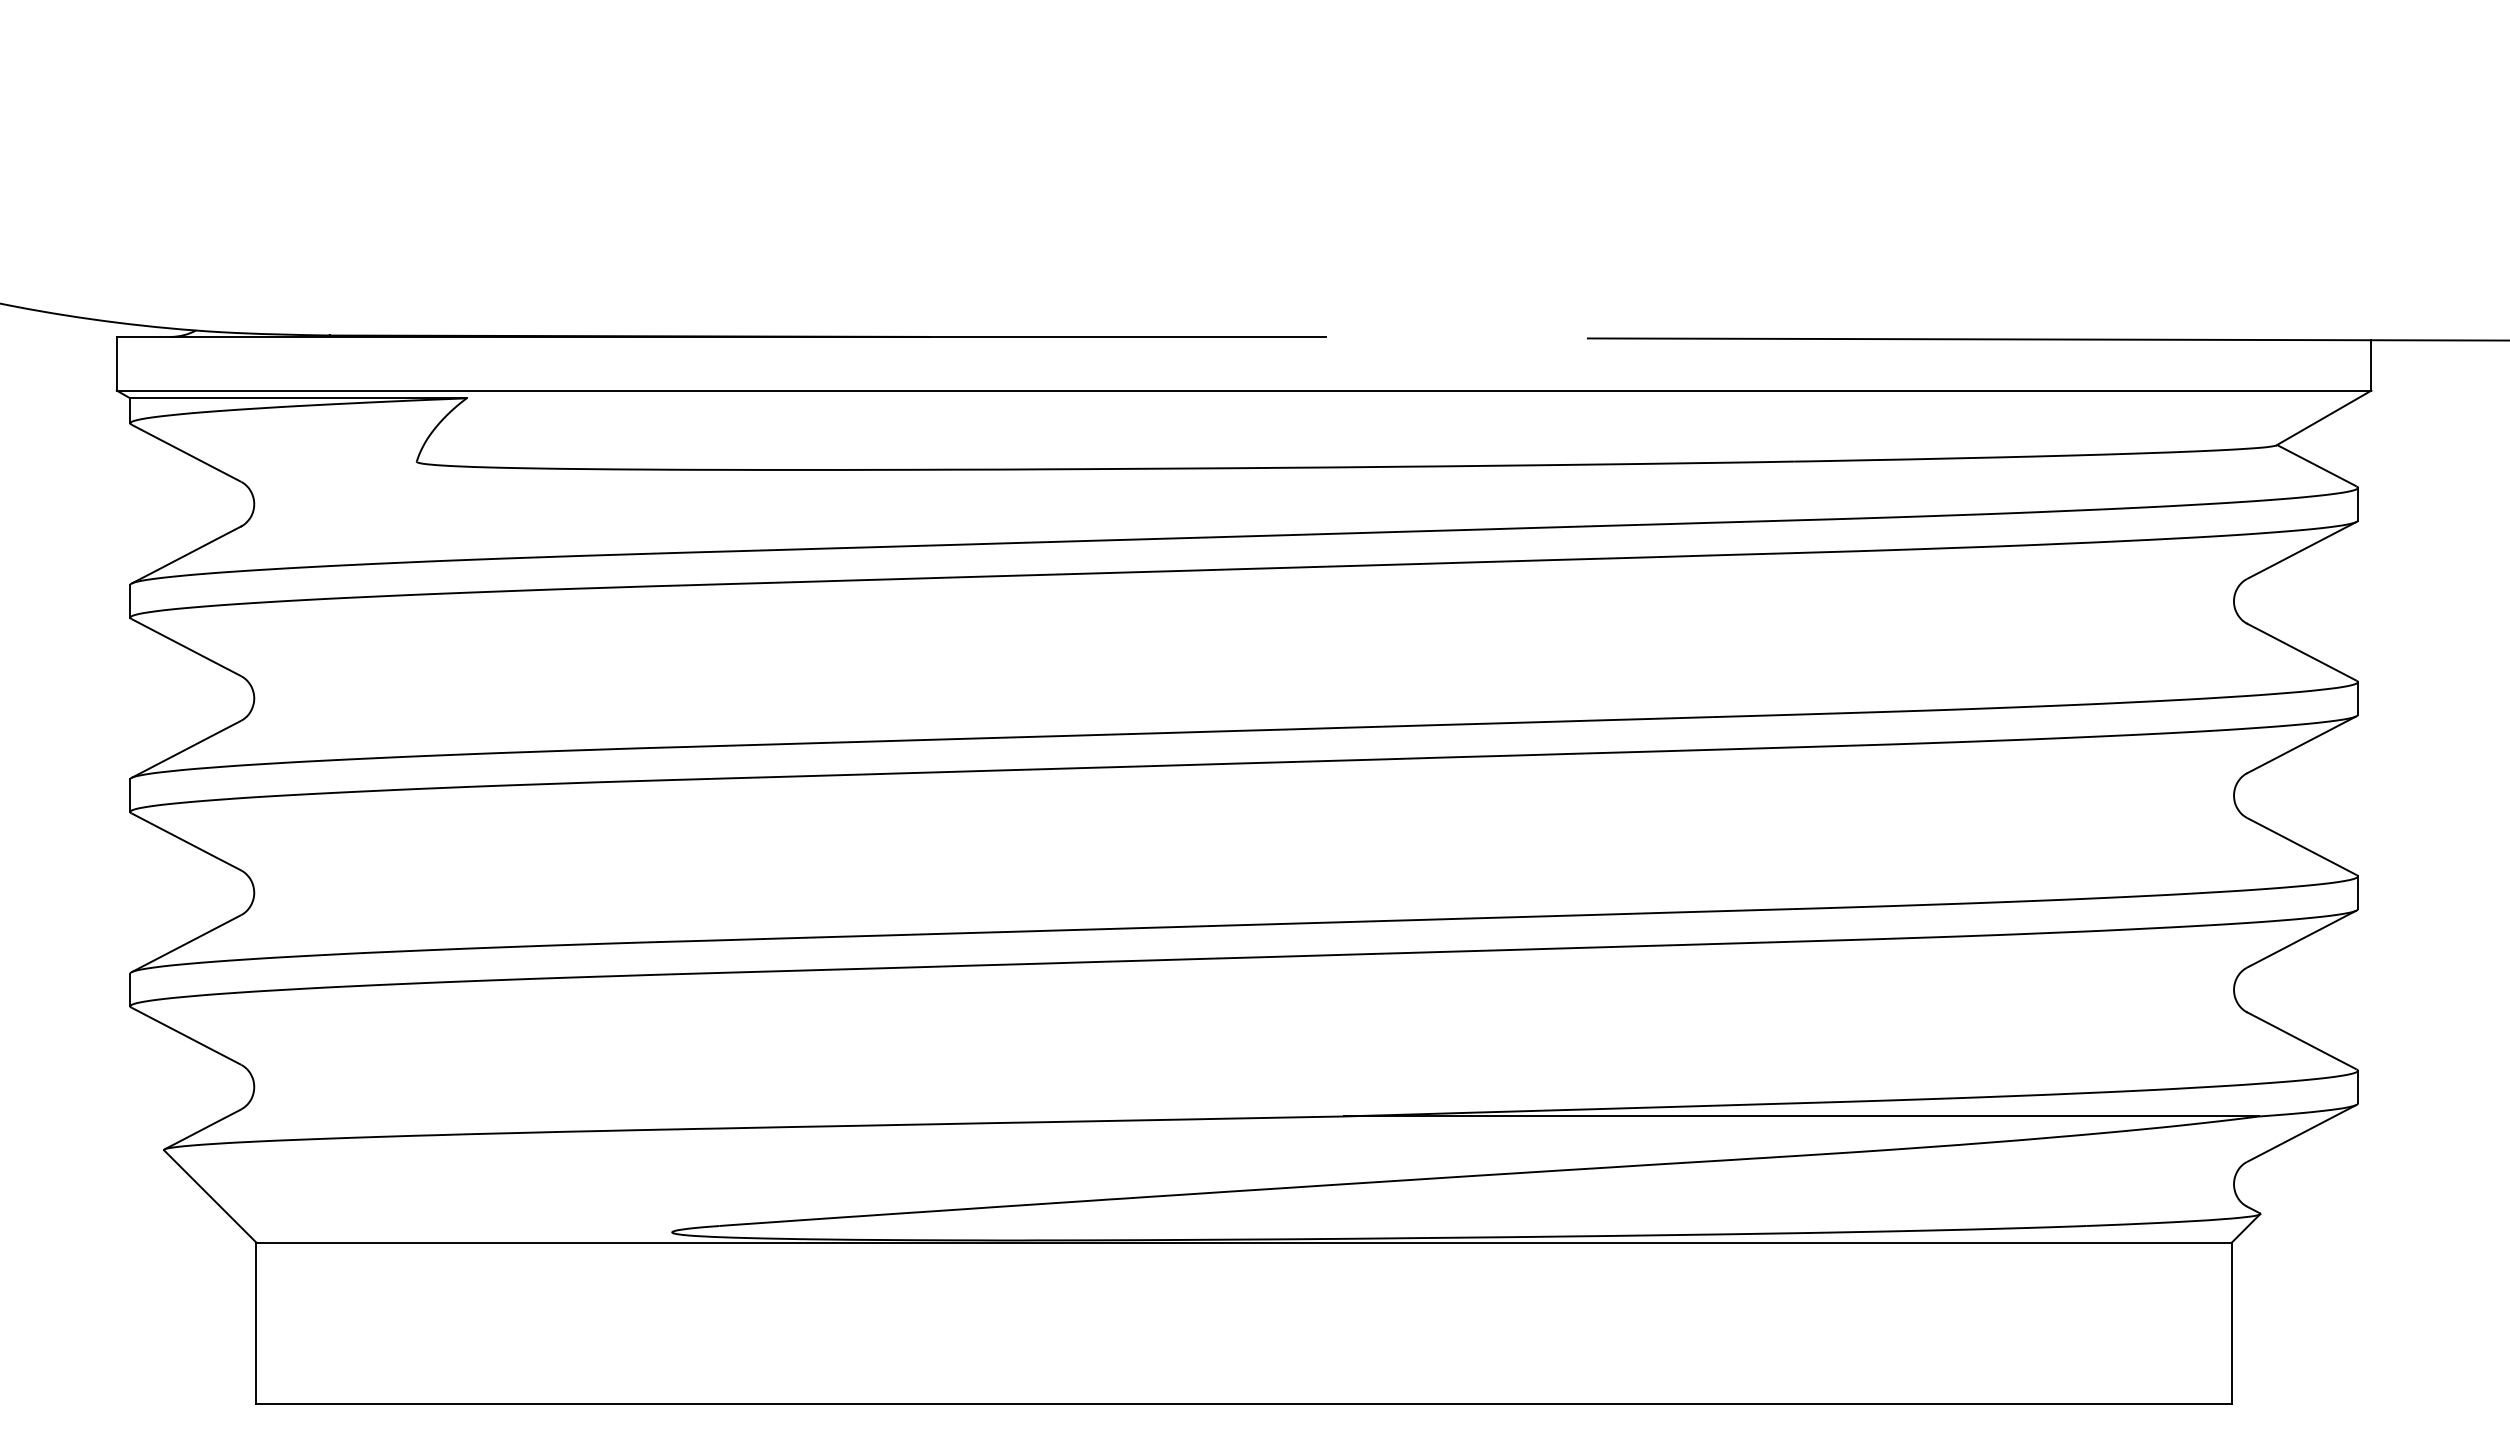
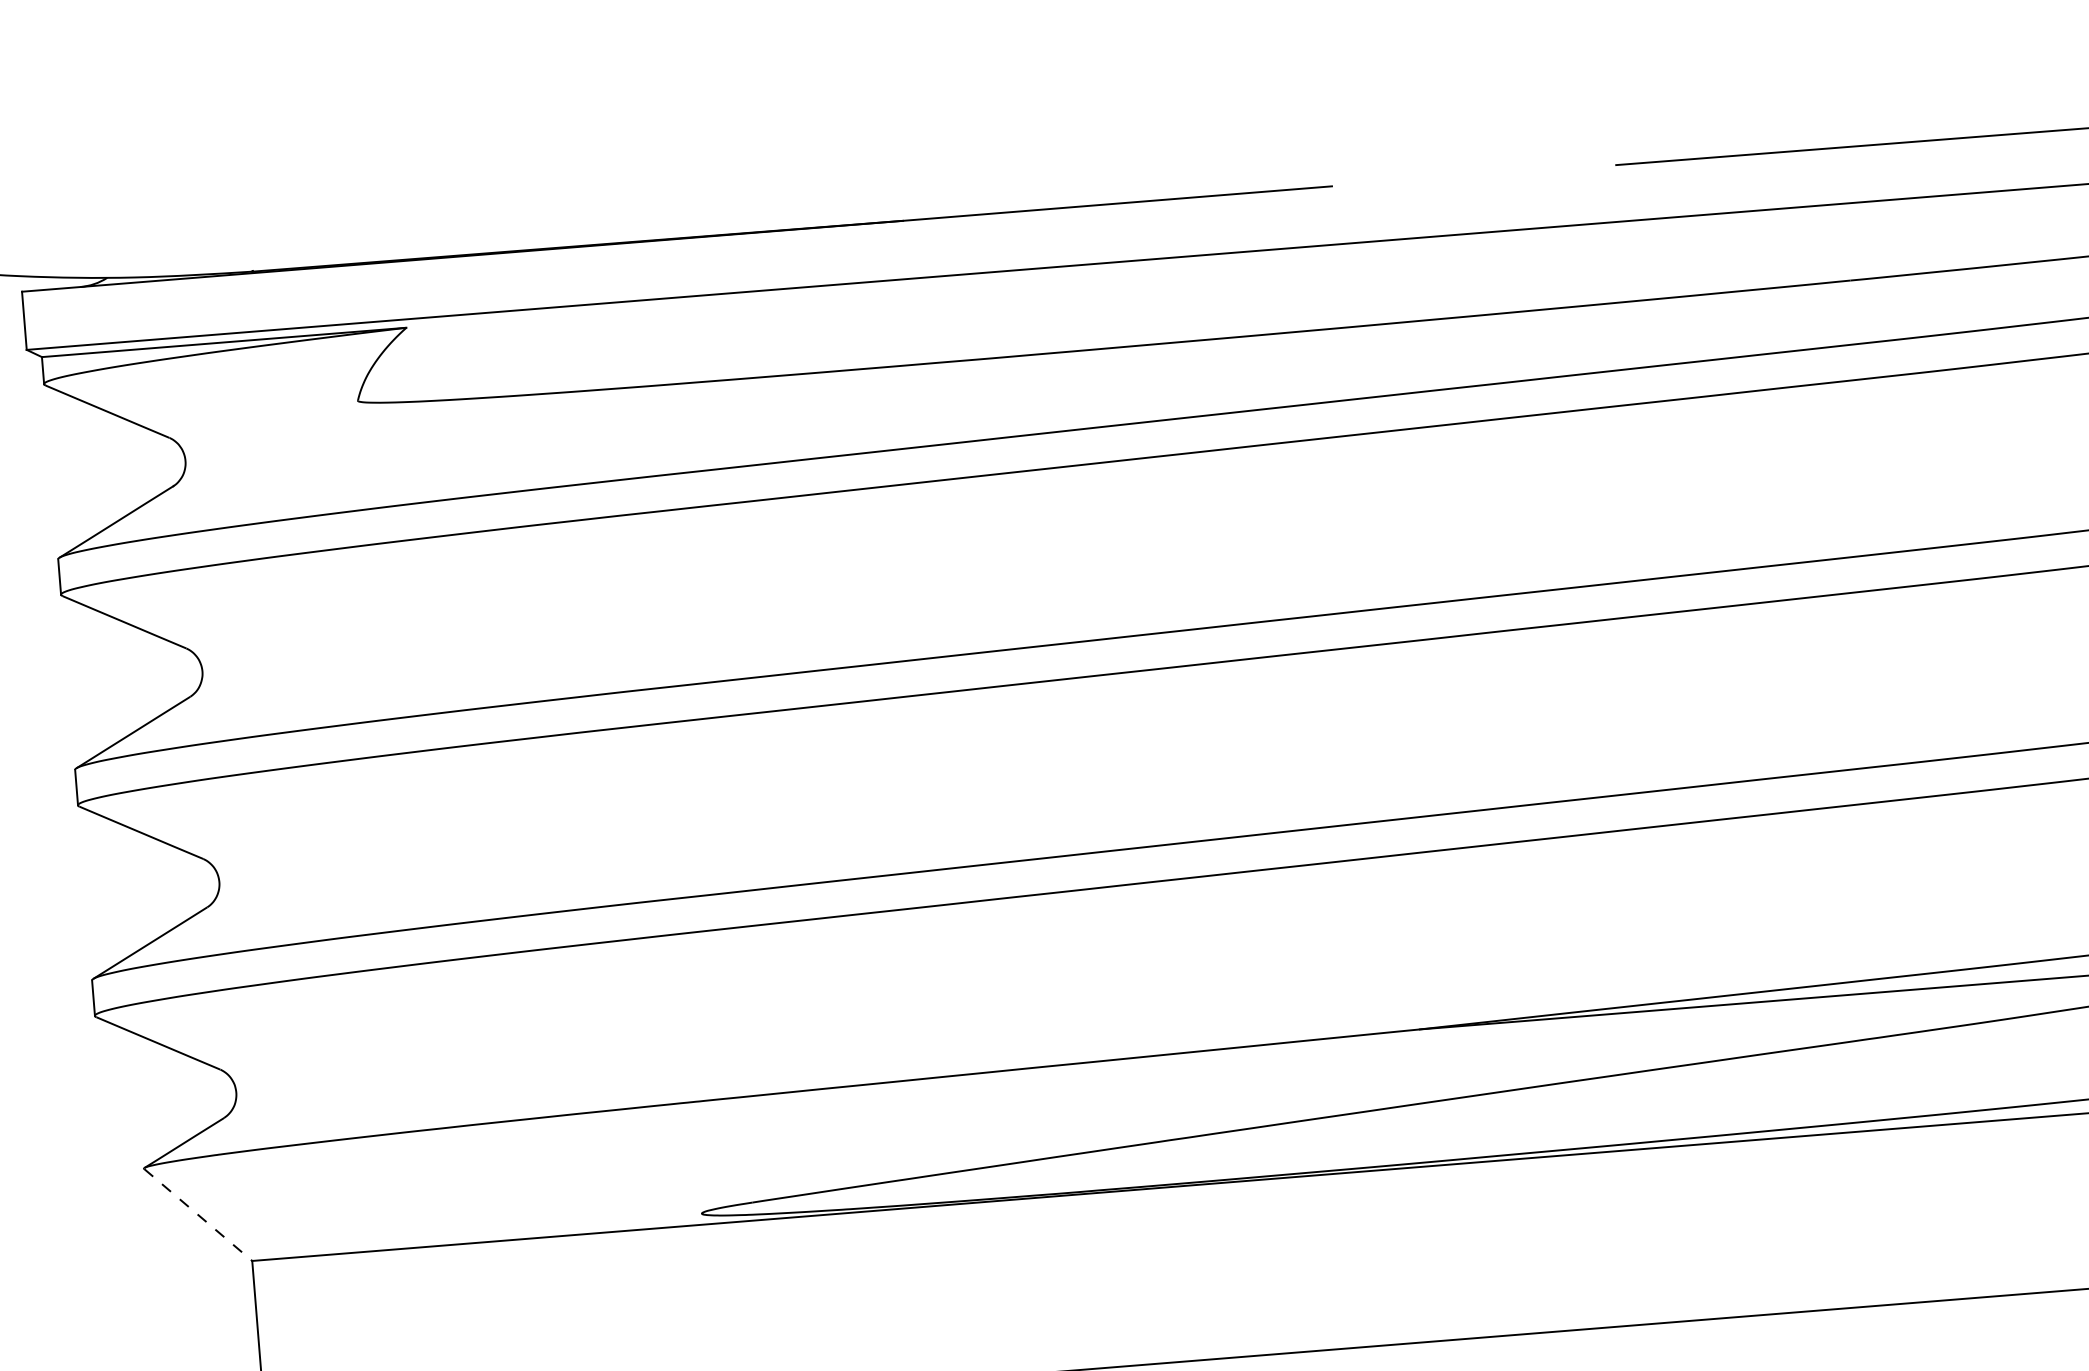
line: (210, 1196) -> (198, 1214), solid -> dashed

